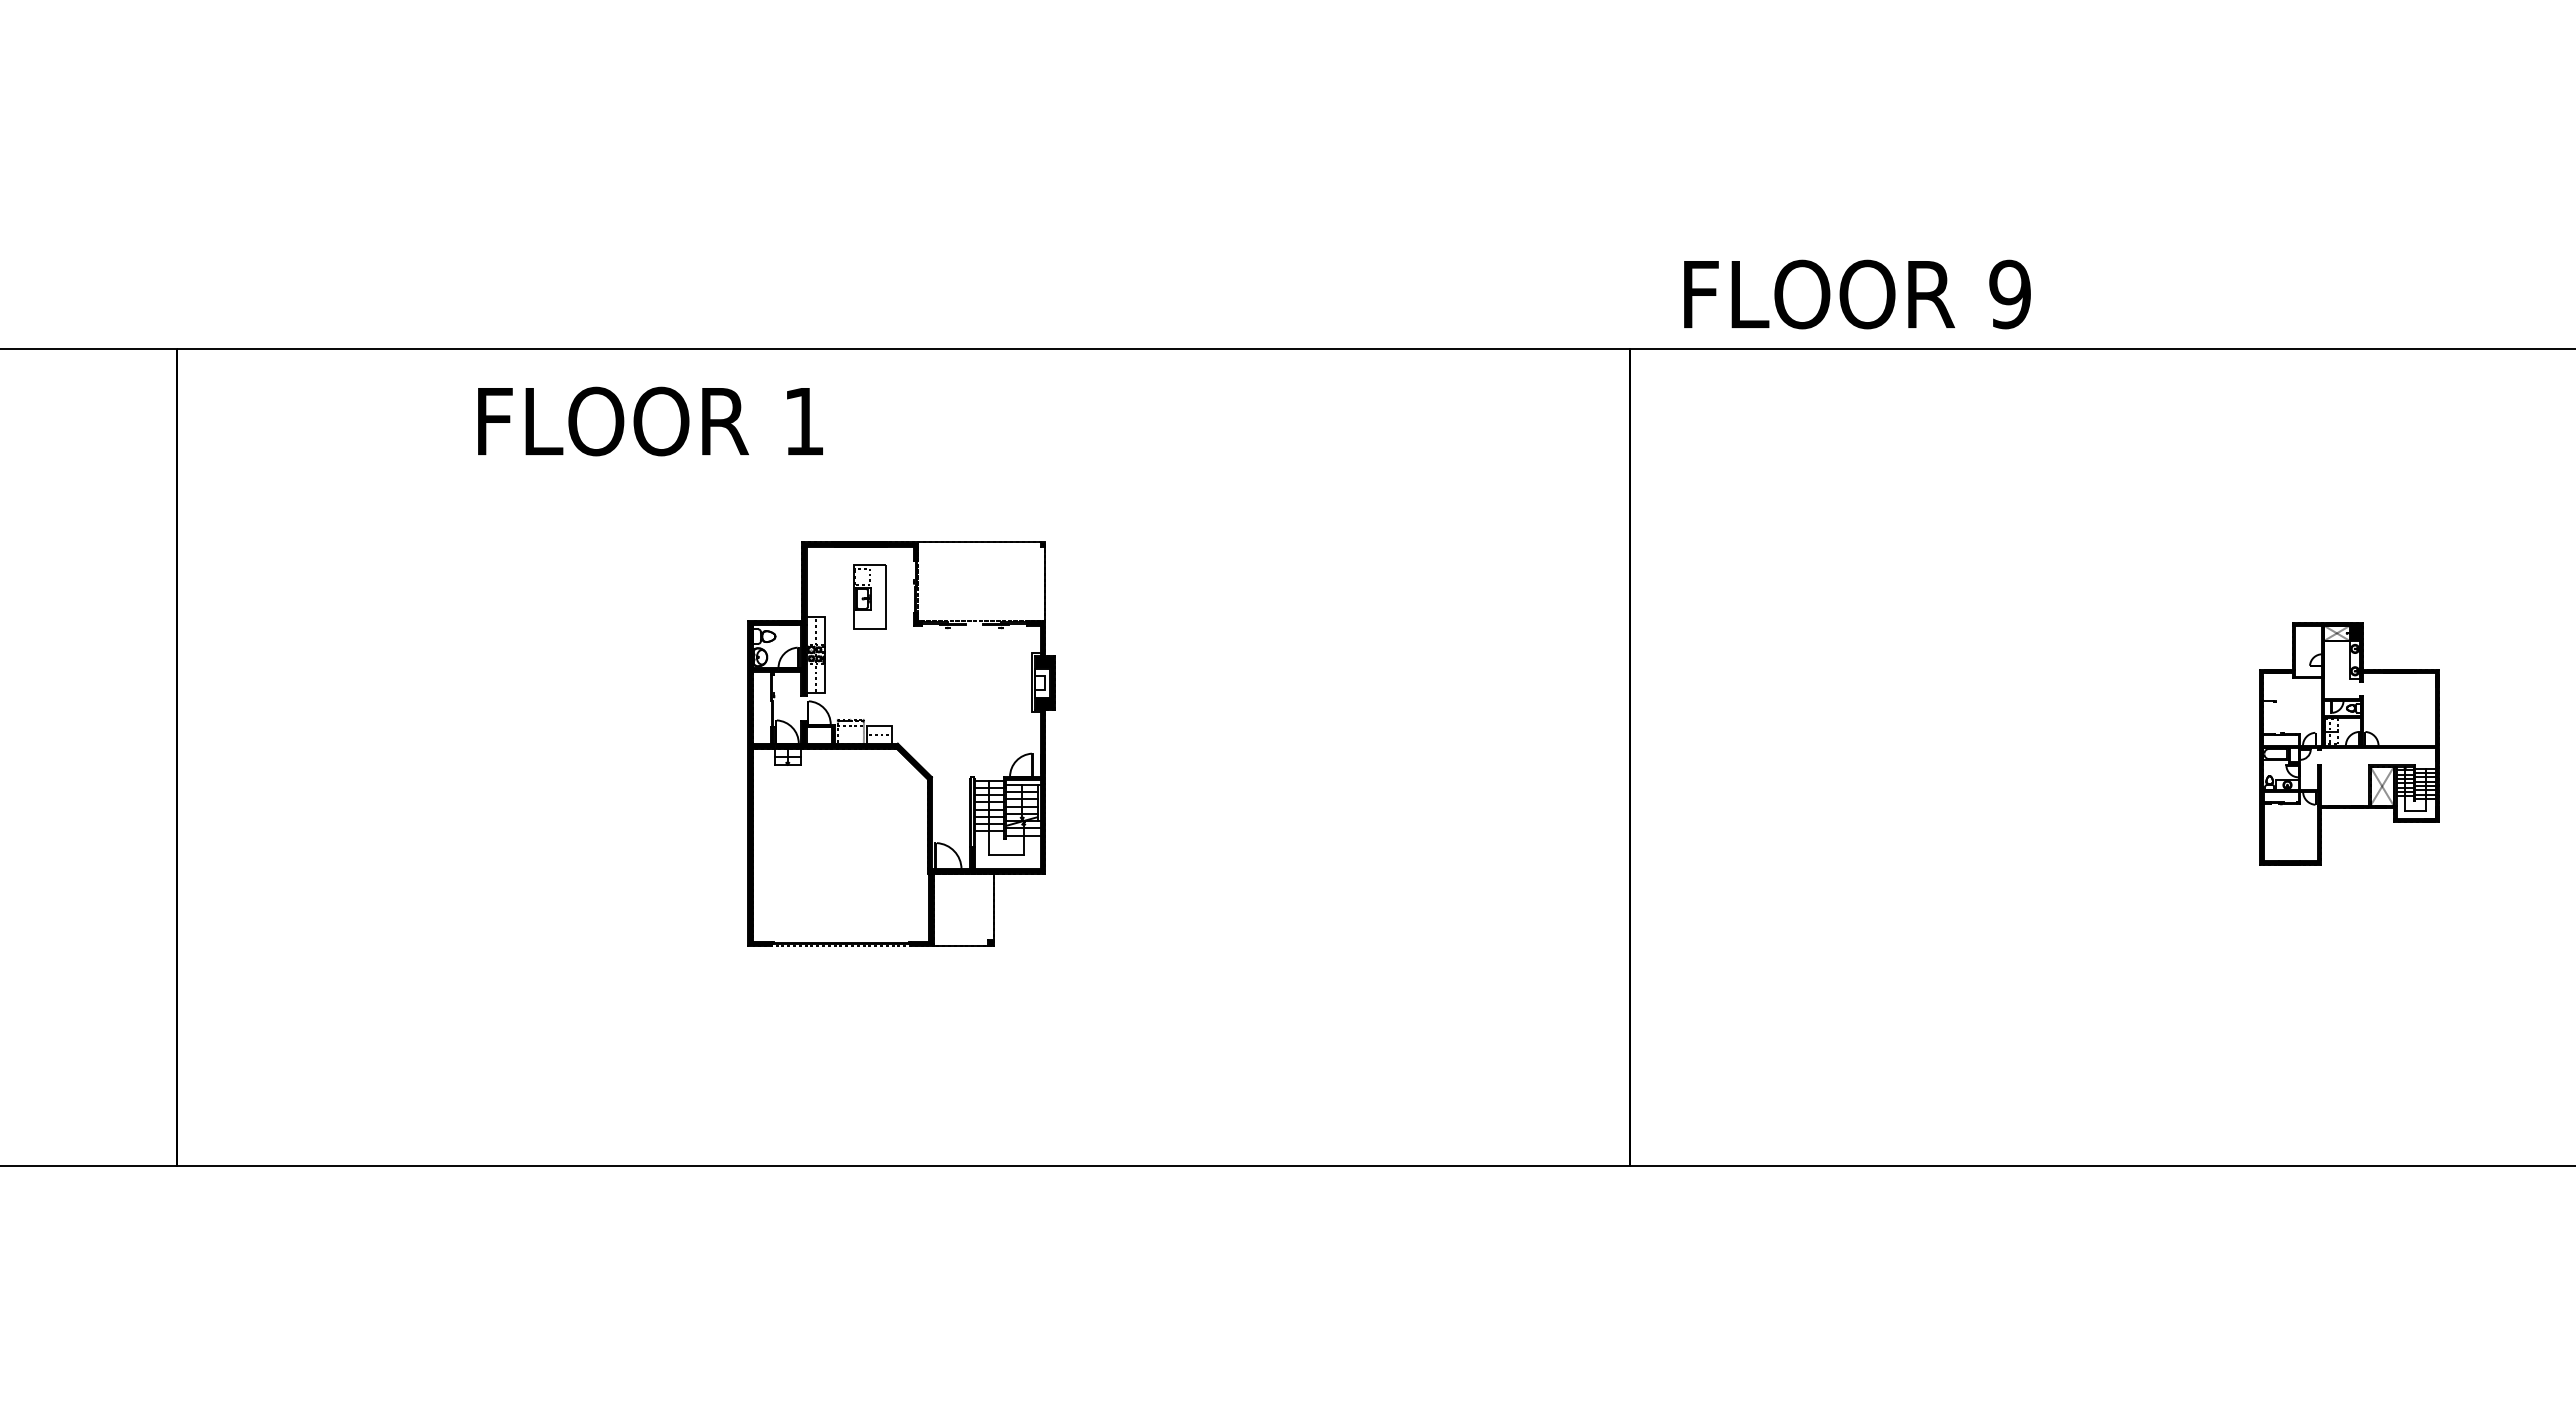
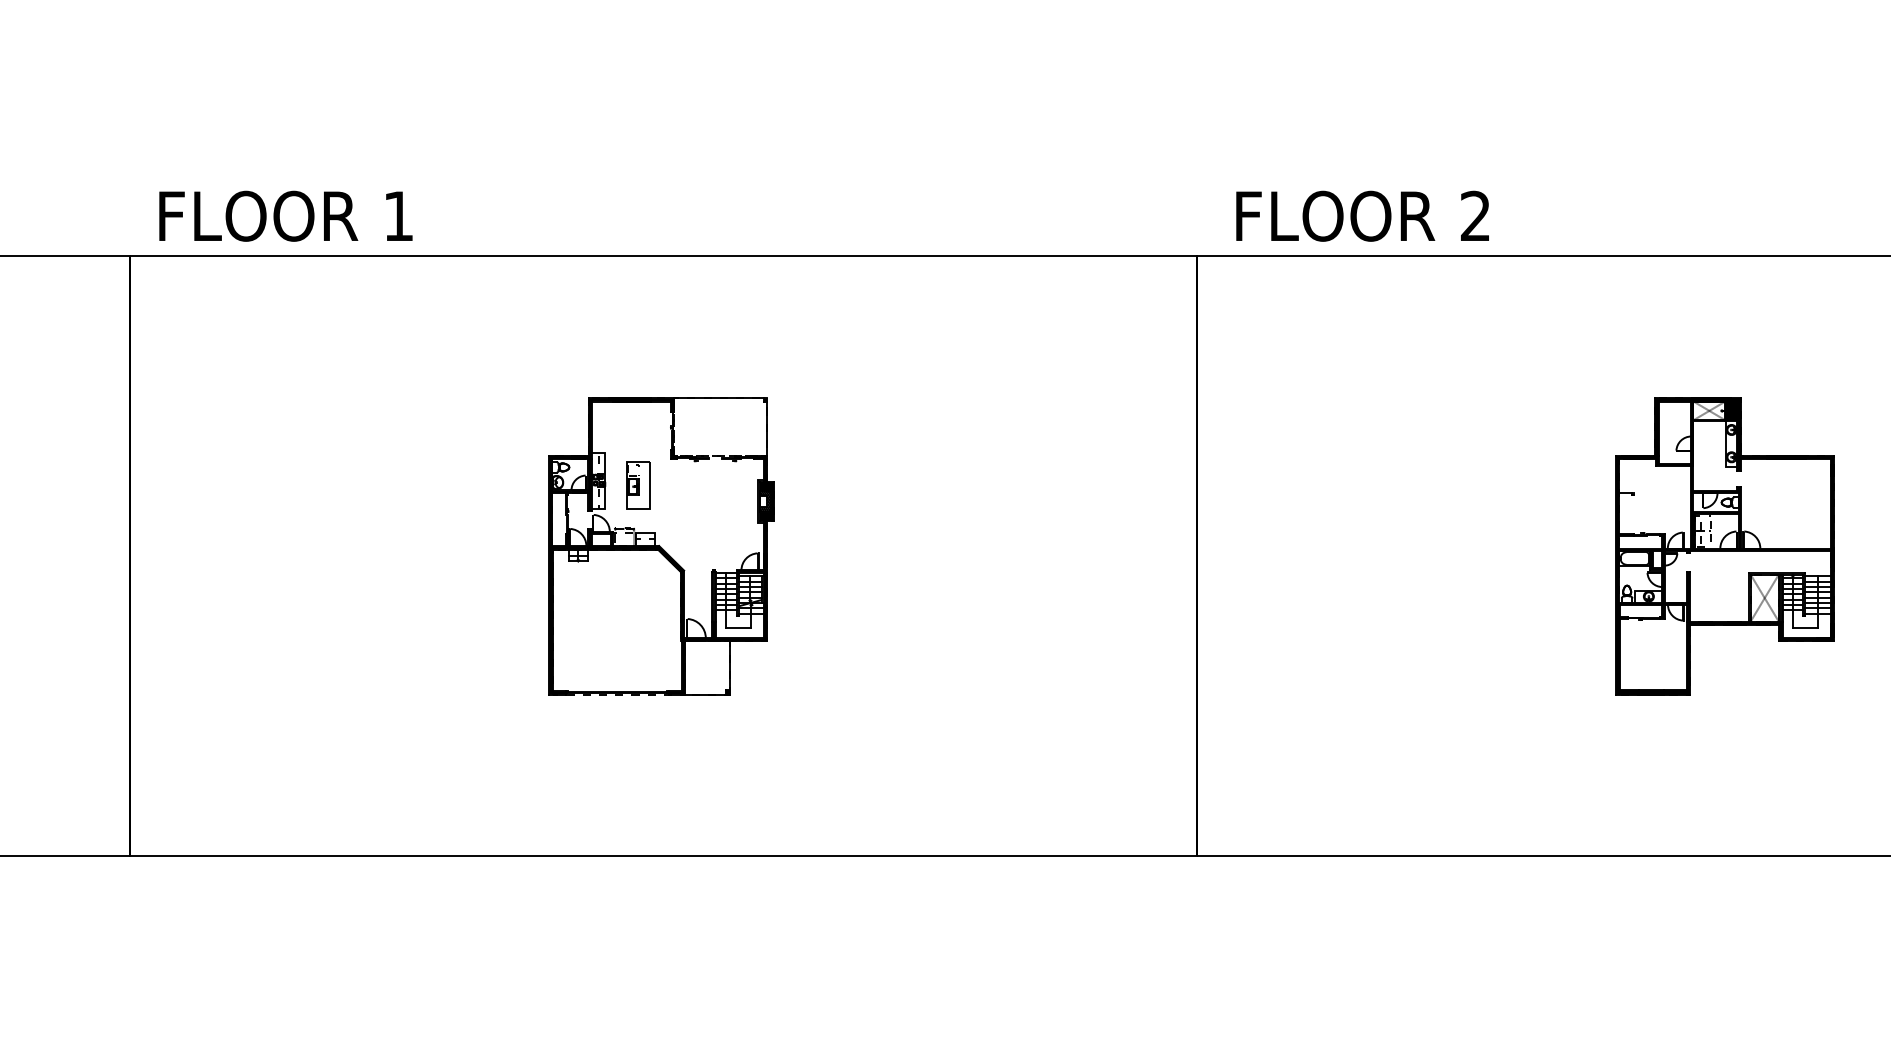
text: (2009, 294) -> (1475, 216), 9 -> 2
text: (650, 421) -> (285, 216), moved
part: (869, 596) -> (638, 484), moved
hatch: (1042, 682) -> (765, 501), added
part: (2349, 743) -> (1724, 545), size x1.67

